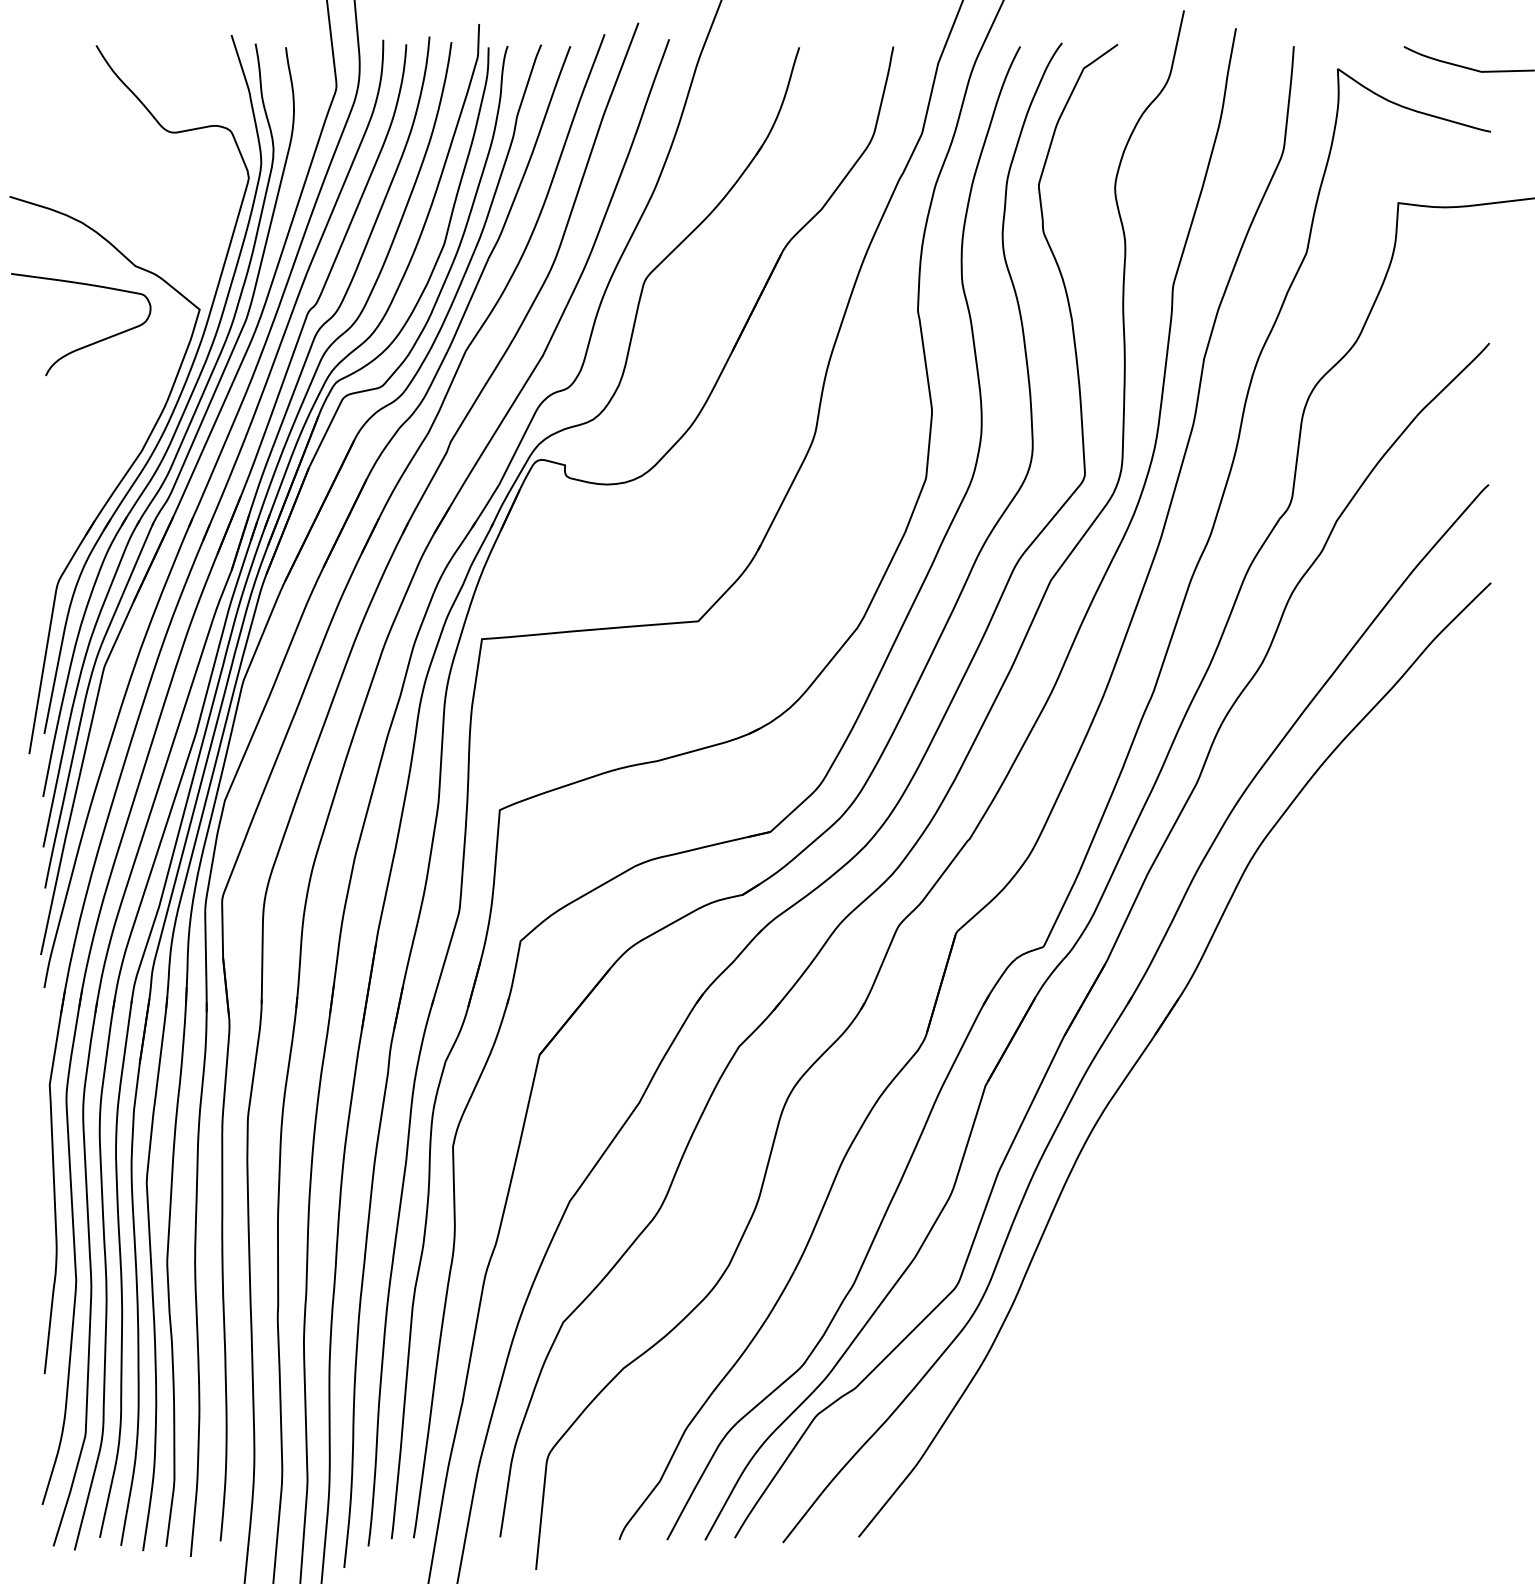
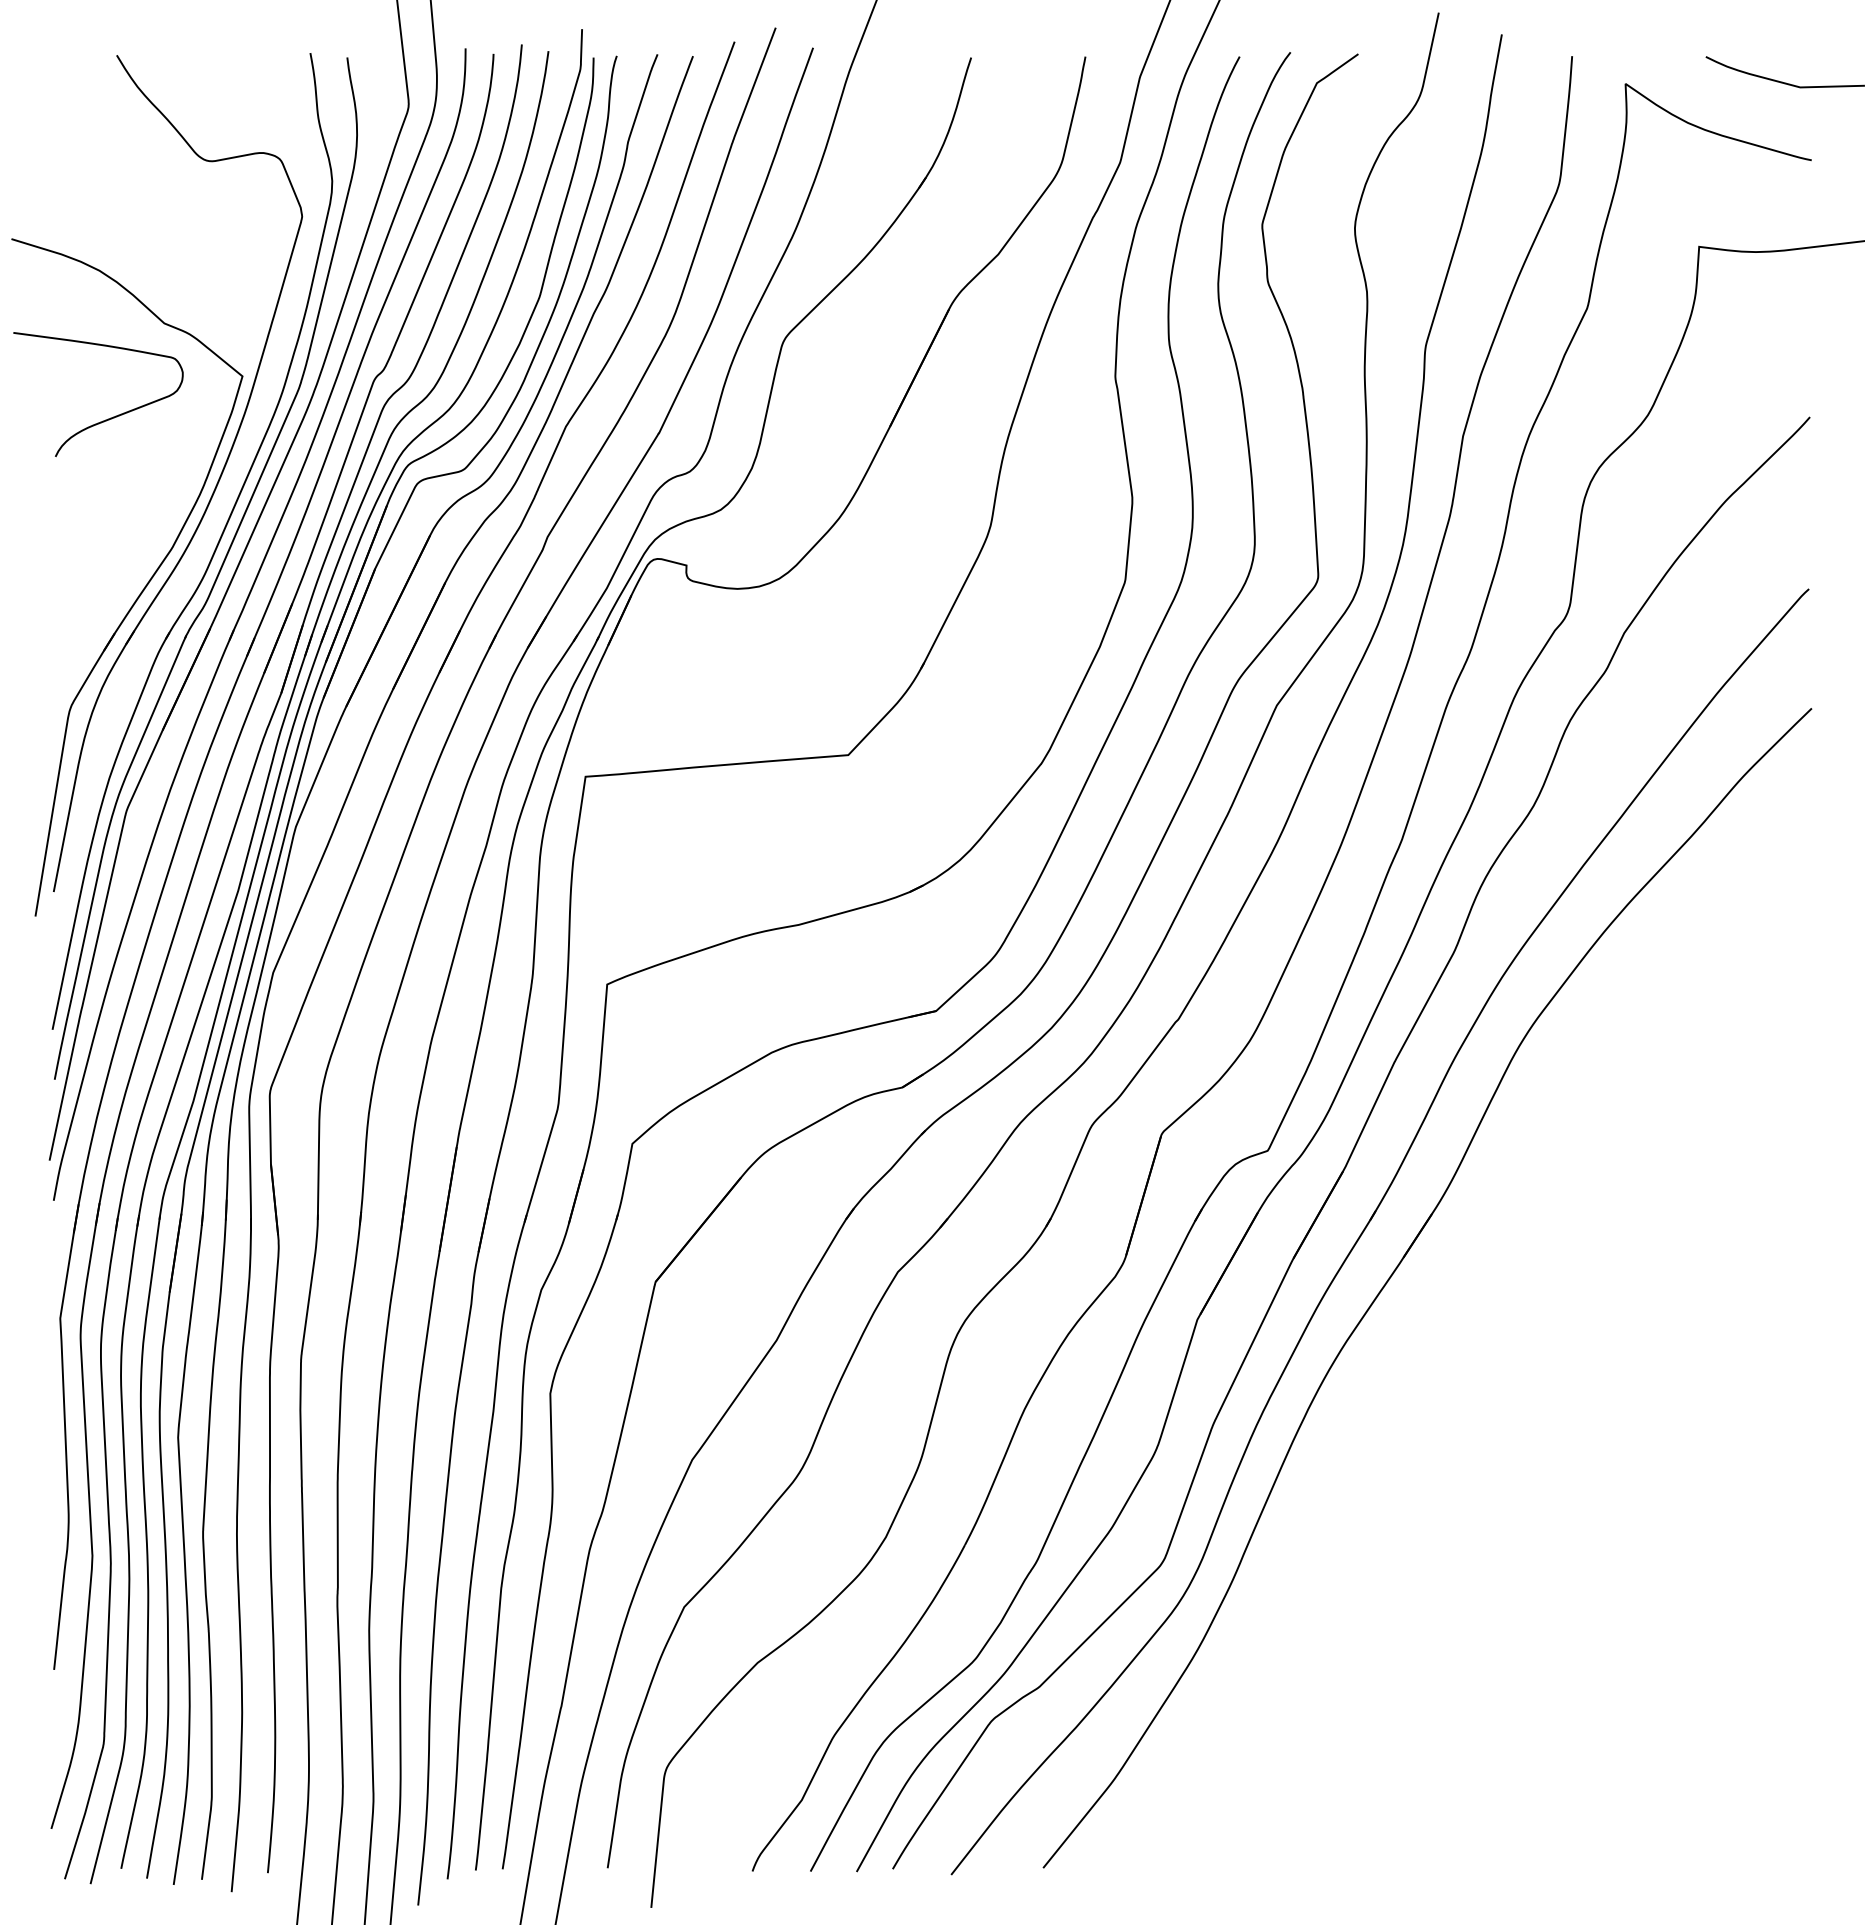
part: (175, 428) -> (213, 520), removed

